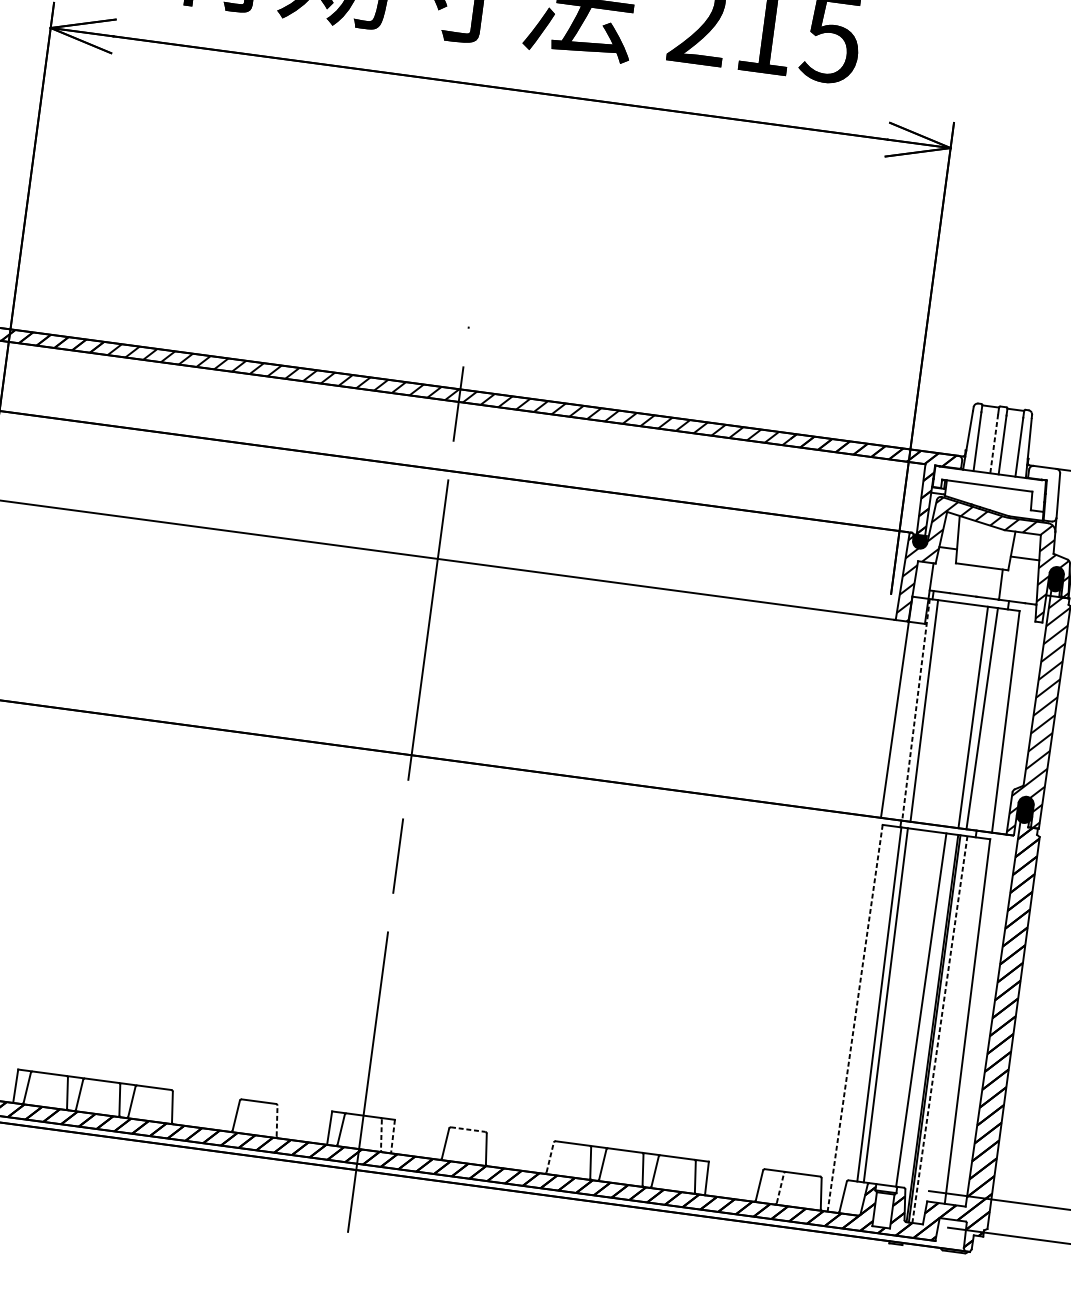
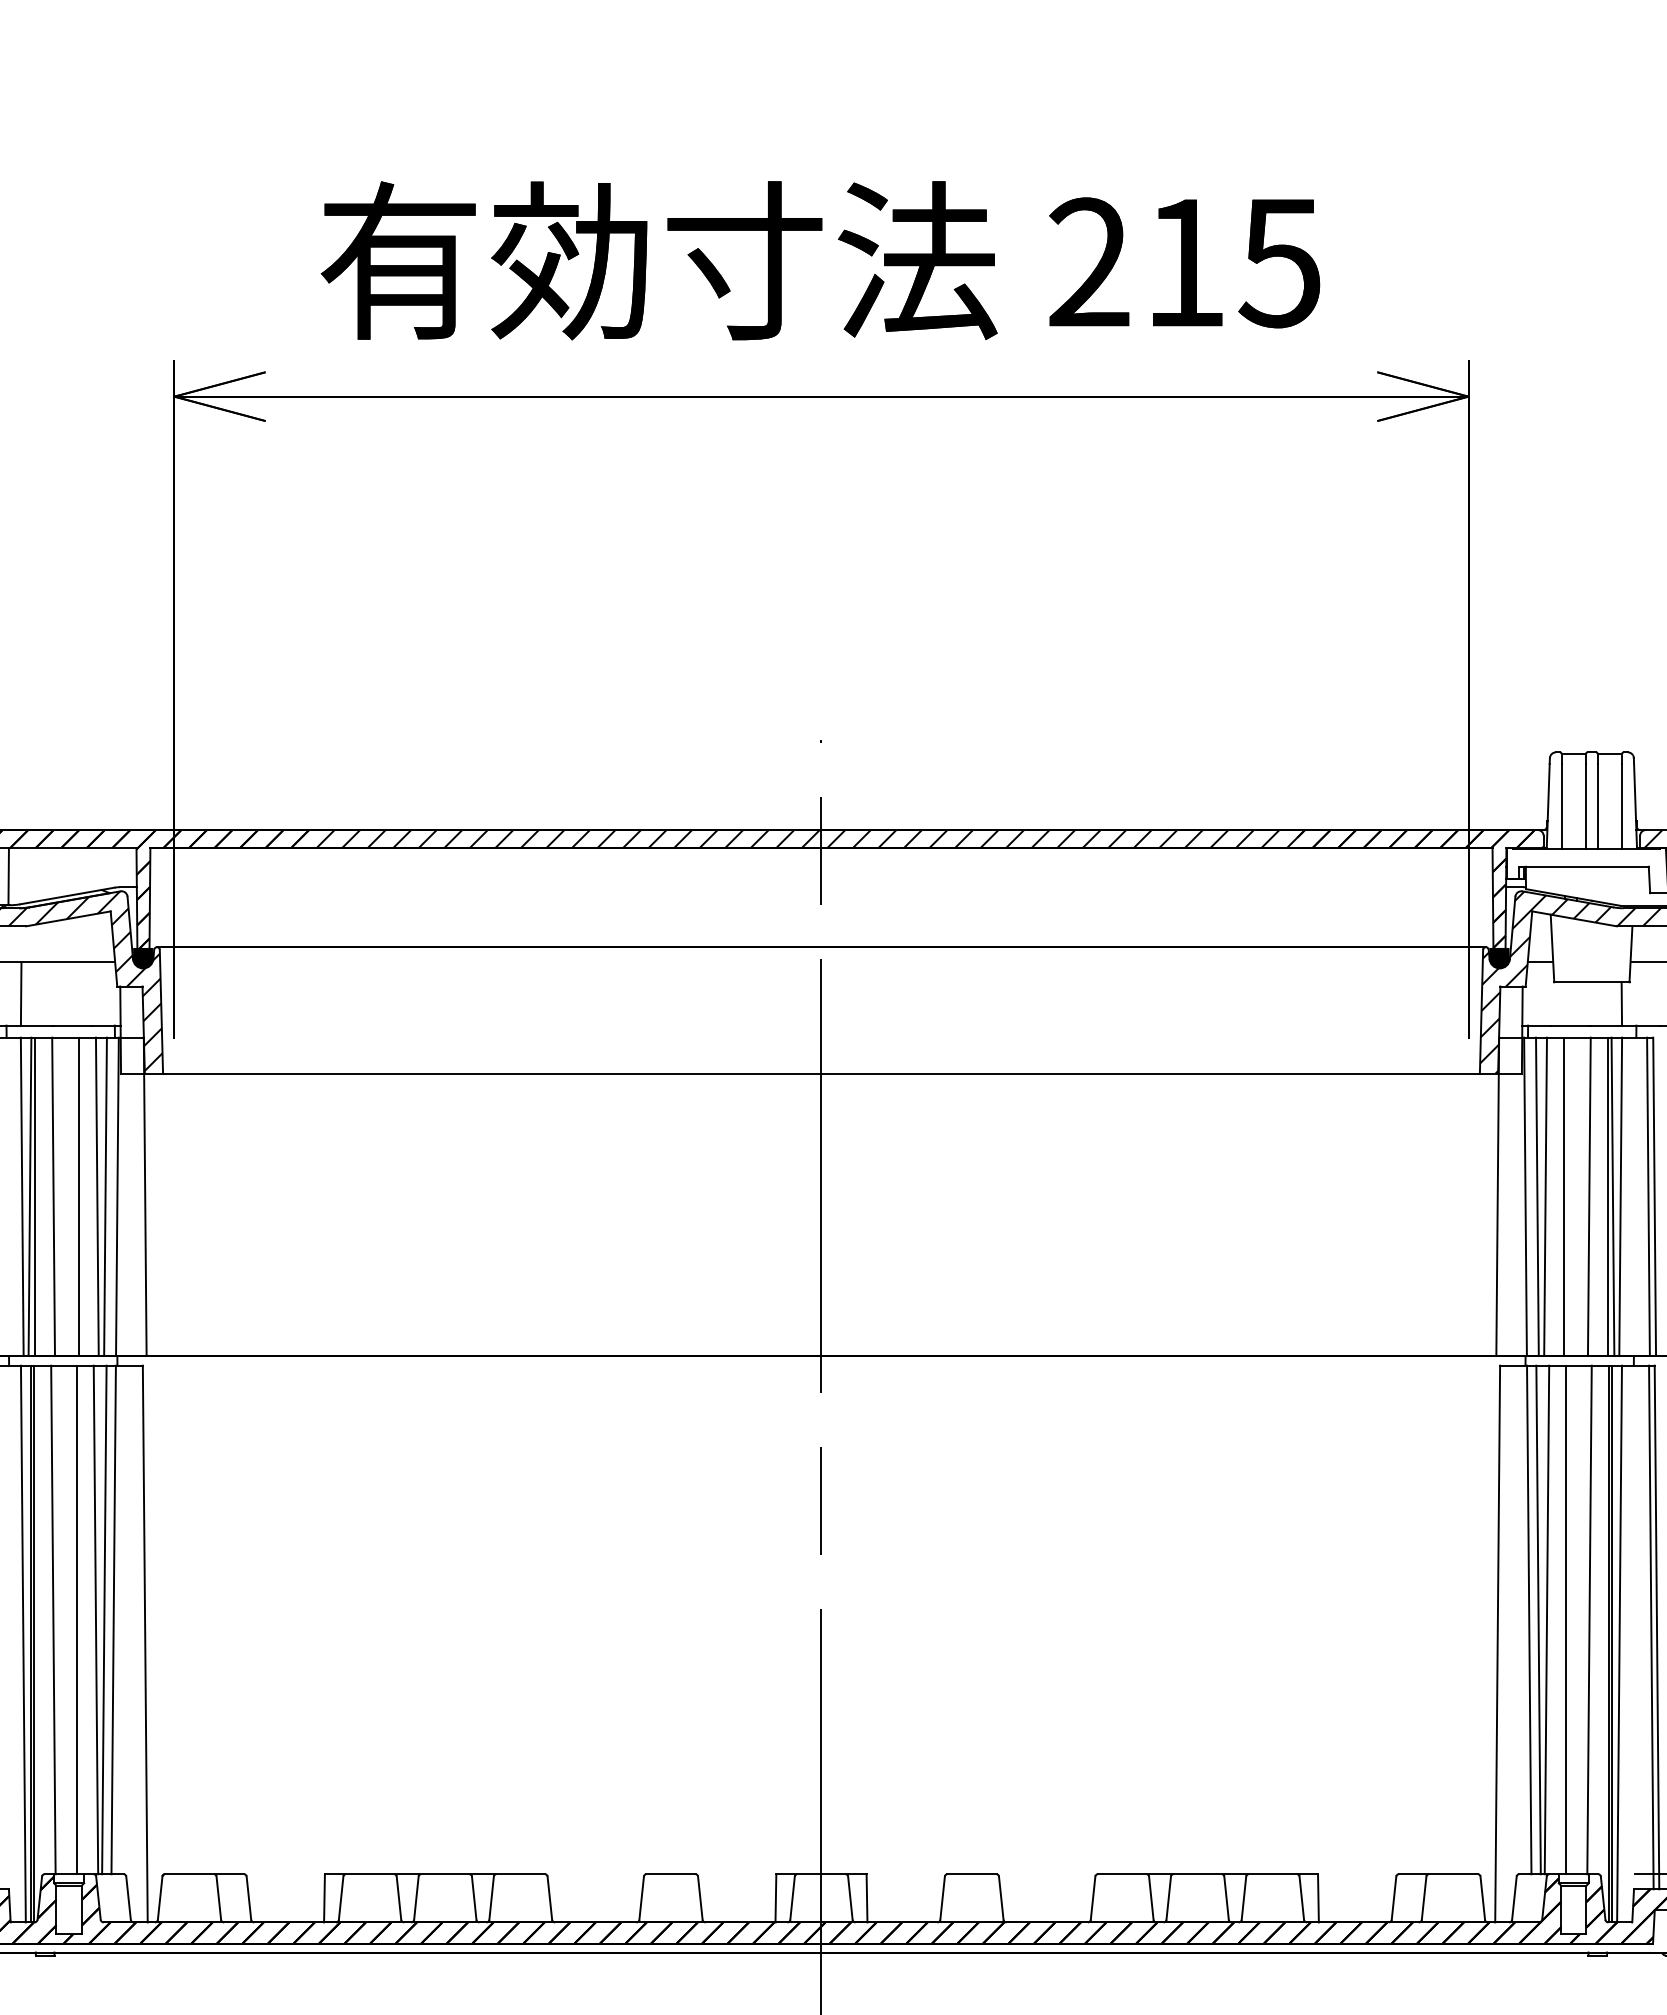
line: (993, 443) -> (1585, 806), dashed -> solid
hatch: (1038, 473) -> (1653, 839), added
line: (915, 710) -> (1525, 1197), dashed -> solid
line: (929, 711) -> (1545, 1196), added
line: (942, 713) -> (1563, 1196), added
line: (959, 715) -> (1588, 1196), added
line: (976, 717) -> (1612, 1196), added
line: (1001, 721) -> (1648, 1196), added
line: (891, 1005) -> (1546, 1619), added
line: (905, 1007) -> (1566, 1619), added
line: (855, 1018) -> (1497, 1644), dashed -> solid
line: (963, 1021) -> (1651, 1627), added
line: (939, 1029) -> (1619, 1644), dashed -> solid
line: (277, 1121) -> (700, 1898), dashed -> solid
line: (467, 1129) -> (971, 1874), dashed -> solid
line: (381, 1135) -> (850, 1898), dashed -> solid
line: (393, 1136) -> (867, 1898), dashed -> solid
line: (550, 1157) -> (1093, 1898), dashed -> solid
line: (780, 1188) -> (1424, 1898), dashed -> solid

